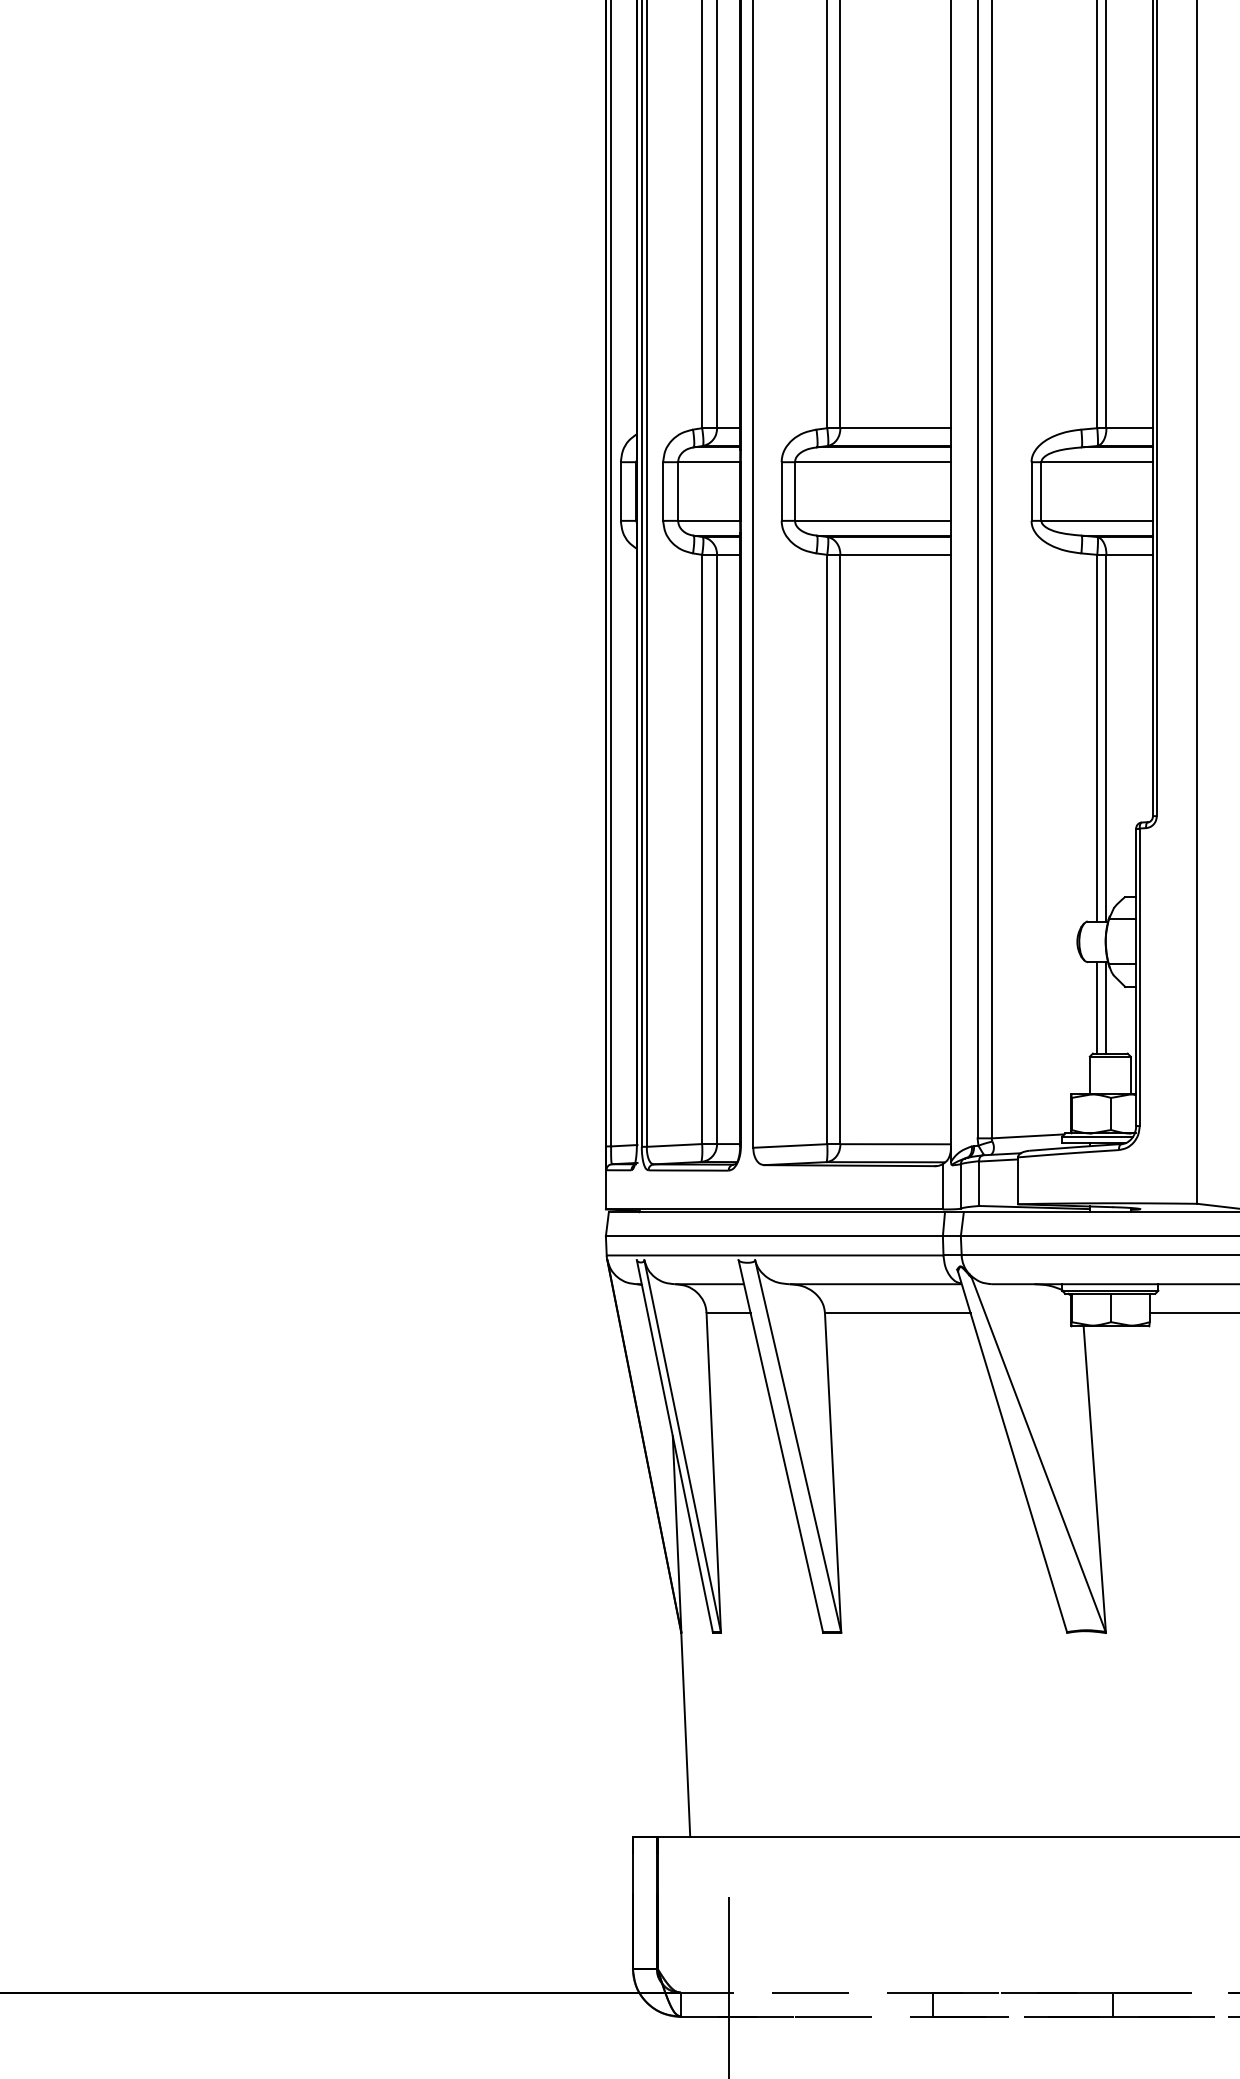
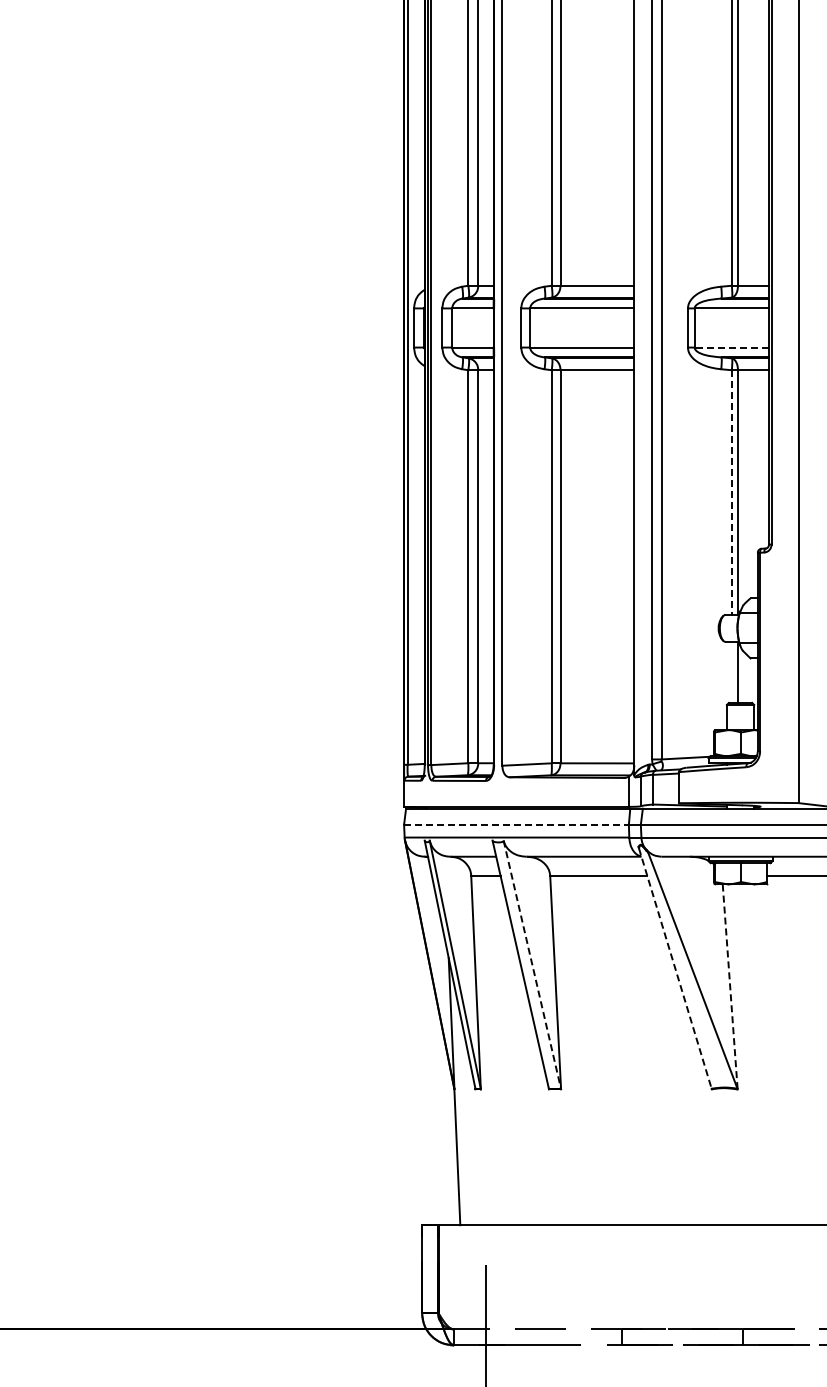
line: (1096, 520) -> (731, 347), solid -> dashed
line: (1096, 739) -> (731, 493), solid -> dashed
line: (1096, 1008) -> (731, 672), removed
line: (774, 1235) -> (516, 824), solid -> dashed
line: (798, 1447) -> (532, 965), solid -> dashed
line: (1012, 1451) -> (675, 968), solid -> dashed
line: (1095, 1478) -> (730, 986), solid -> dashed

